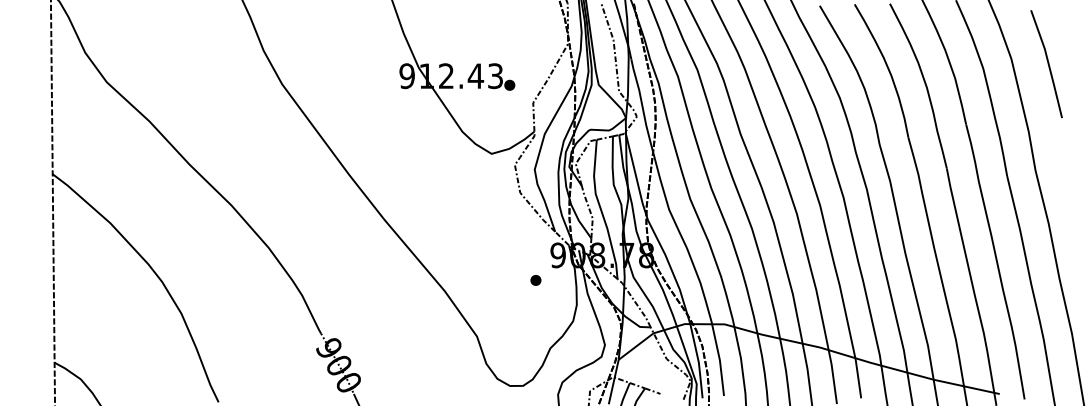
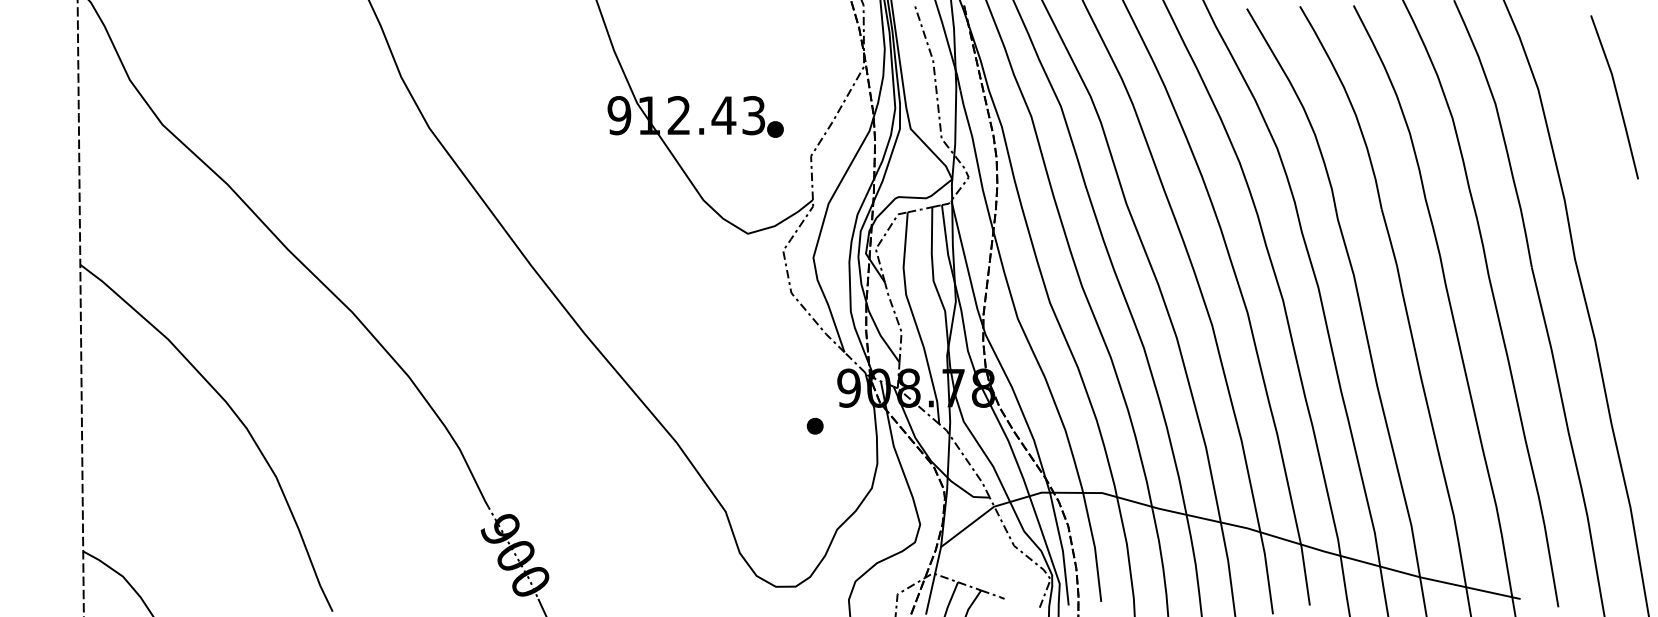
line: (1047, 64) -> (1616, 97), moved

